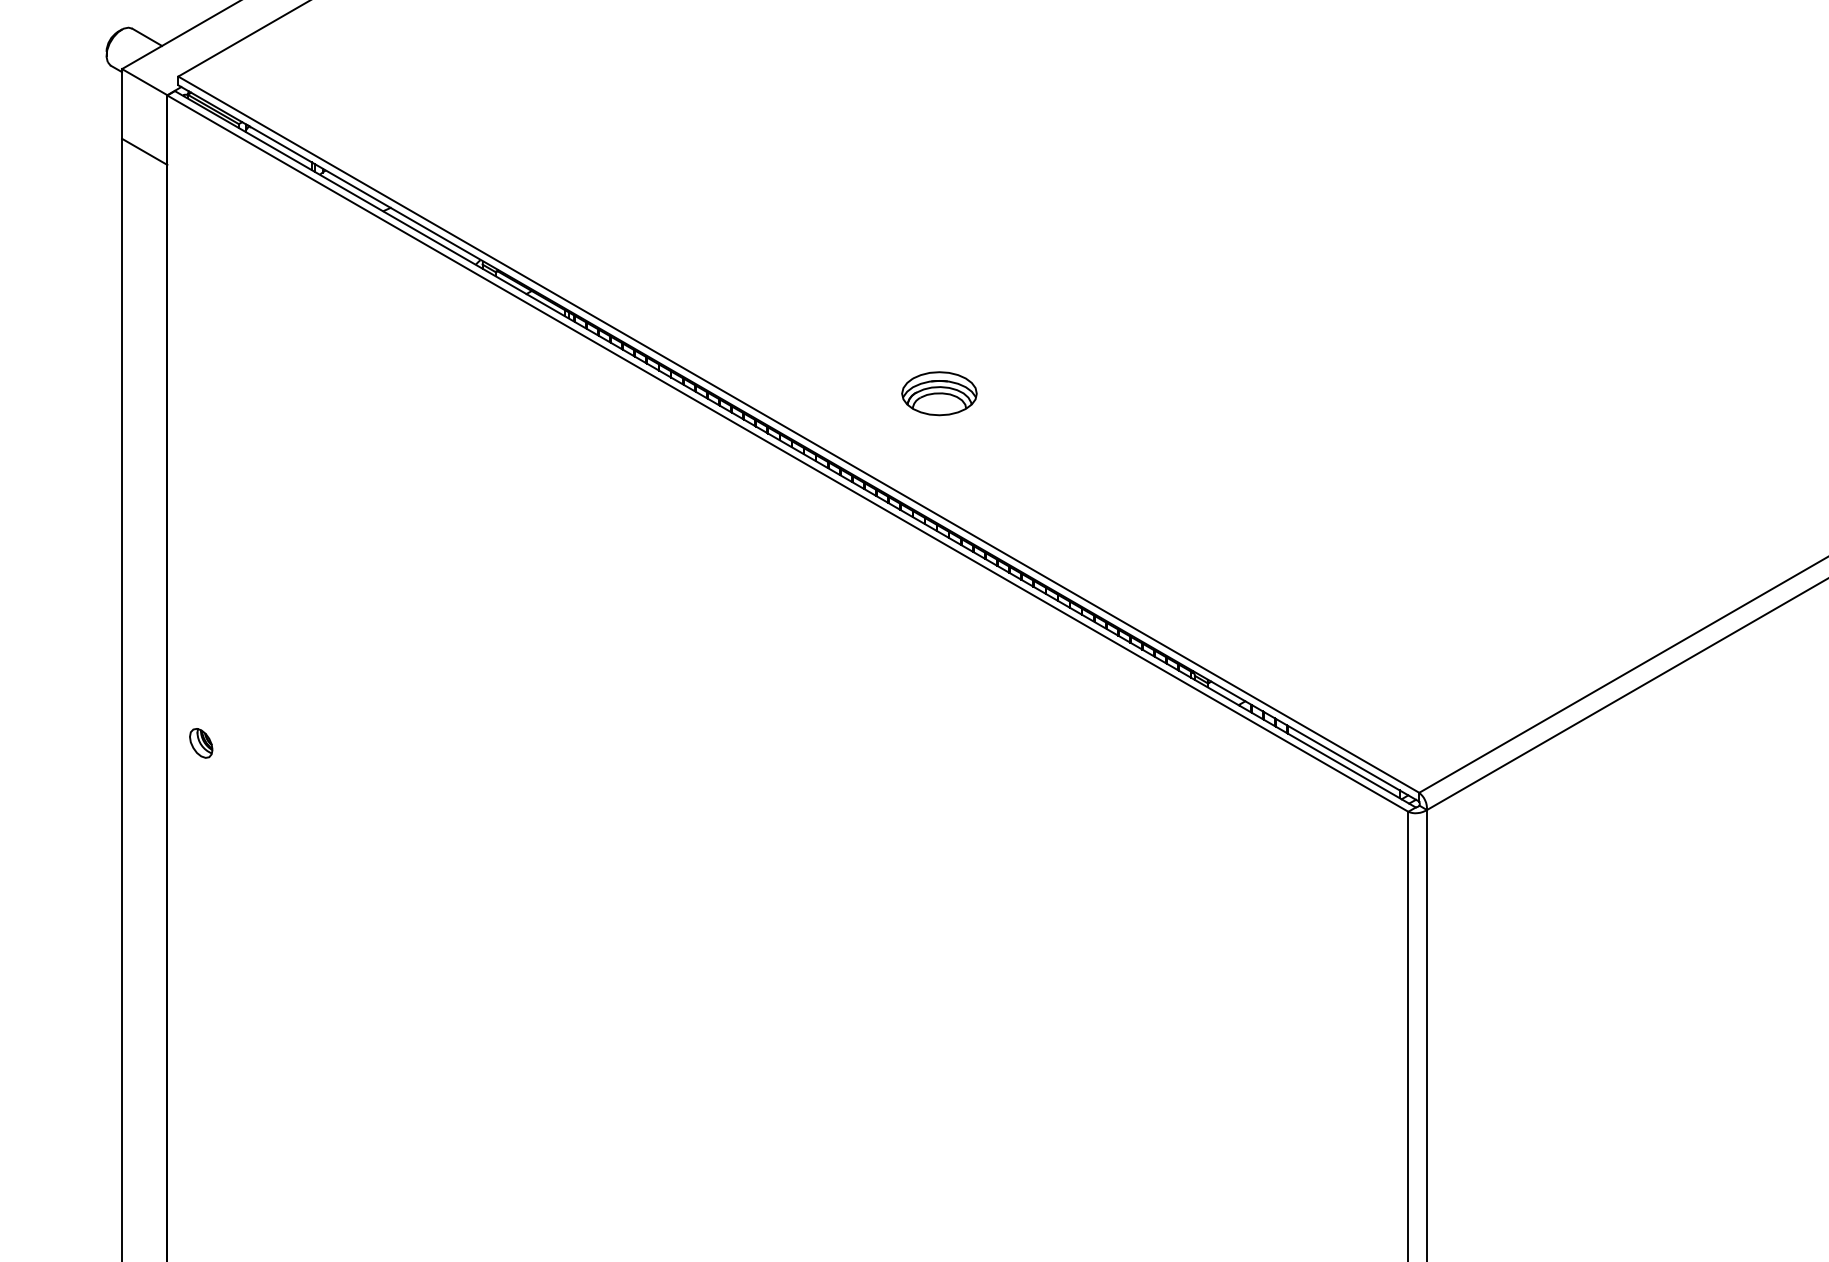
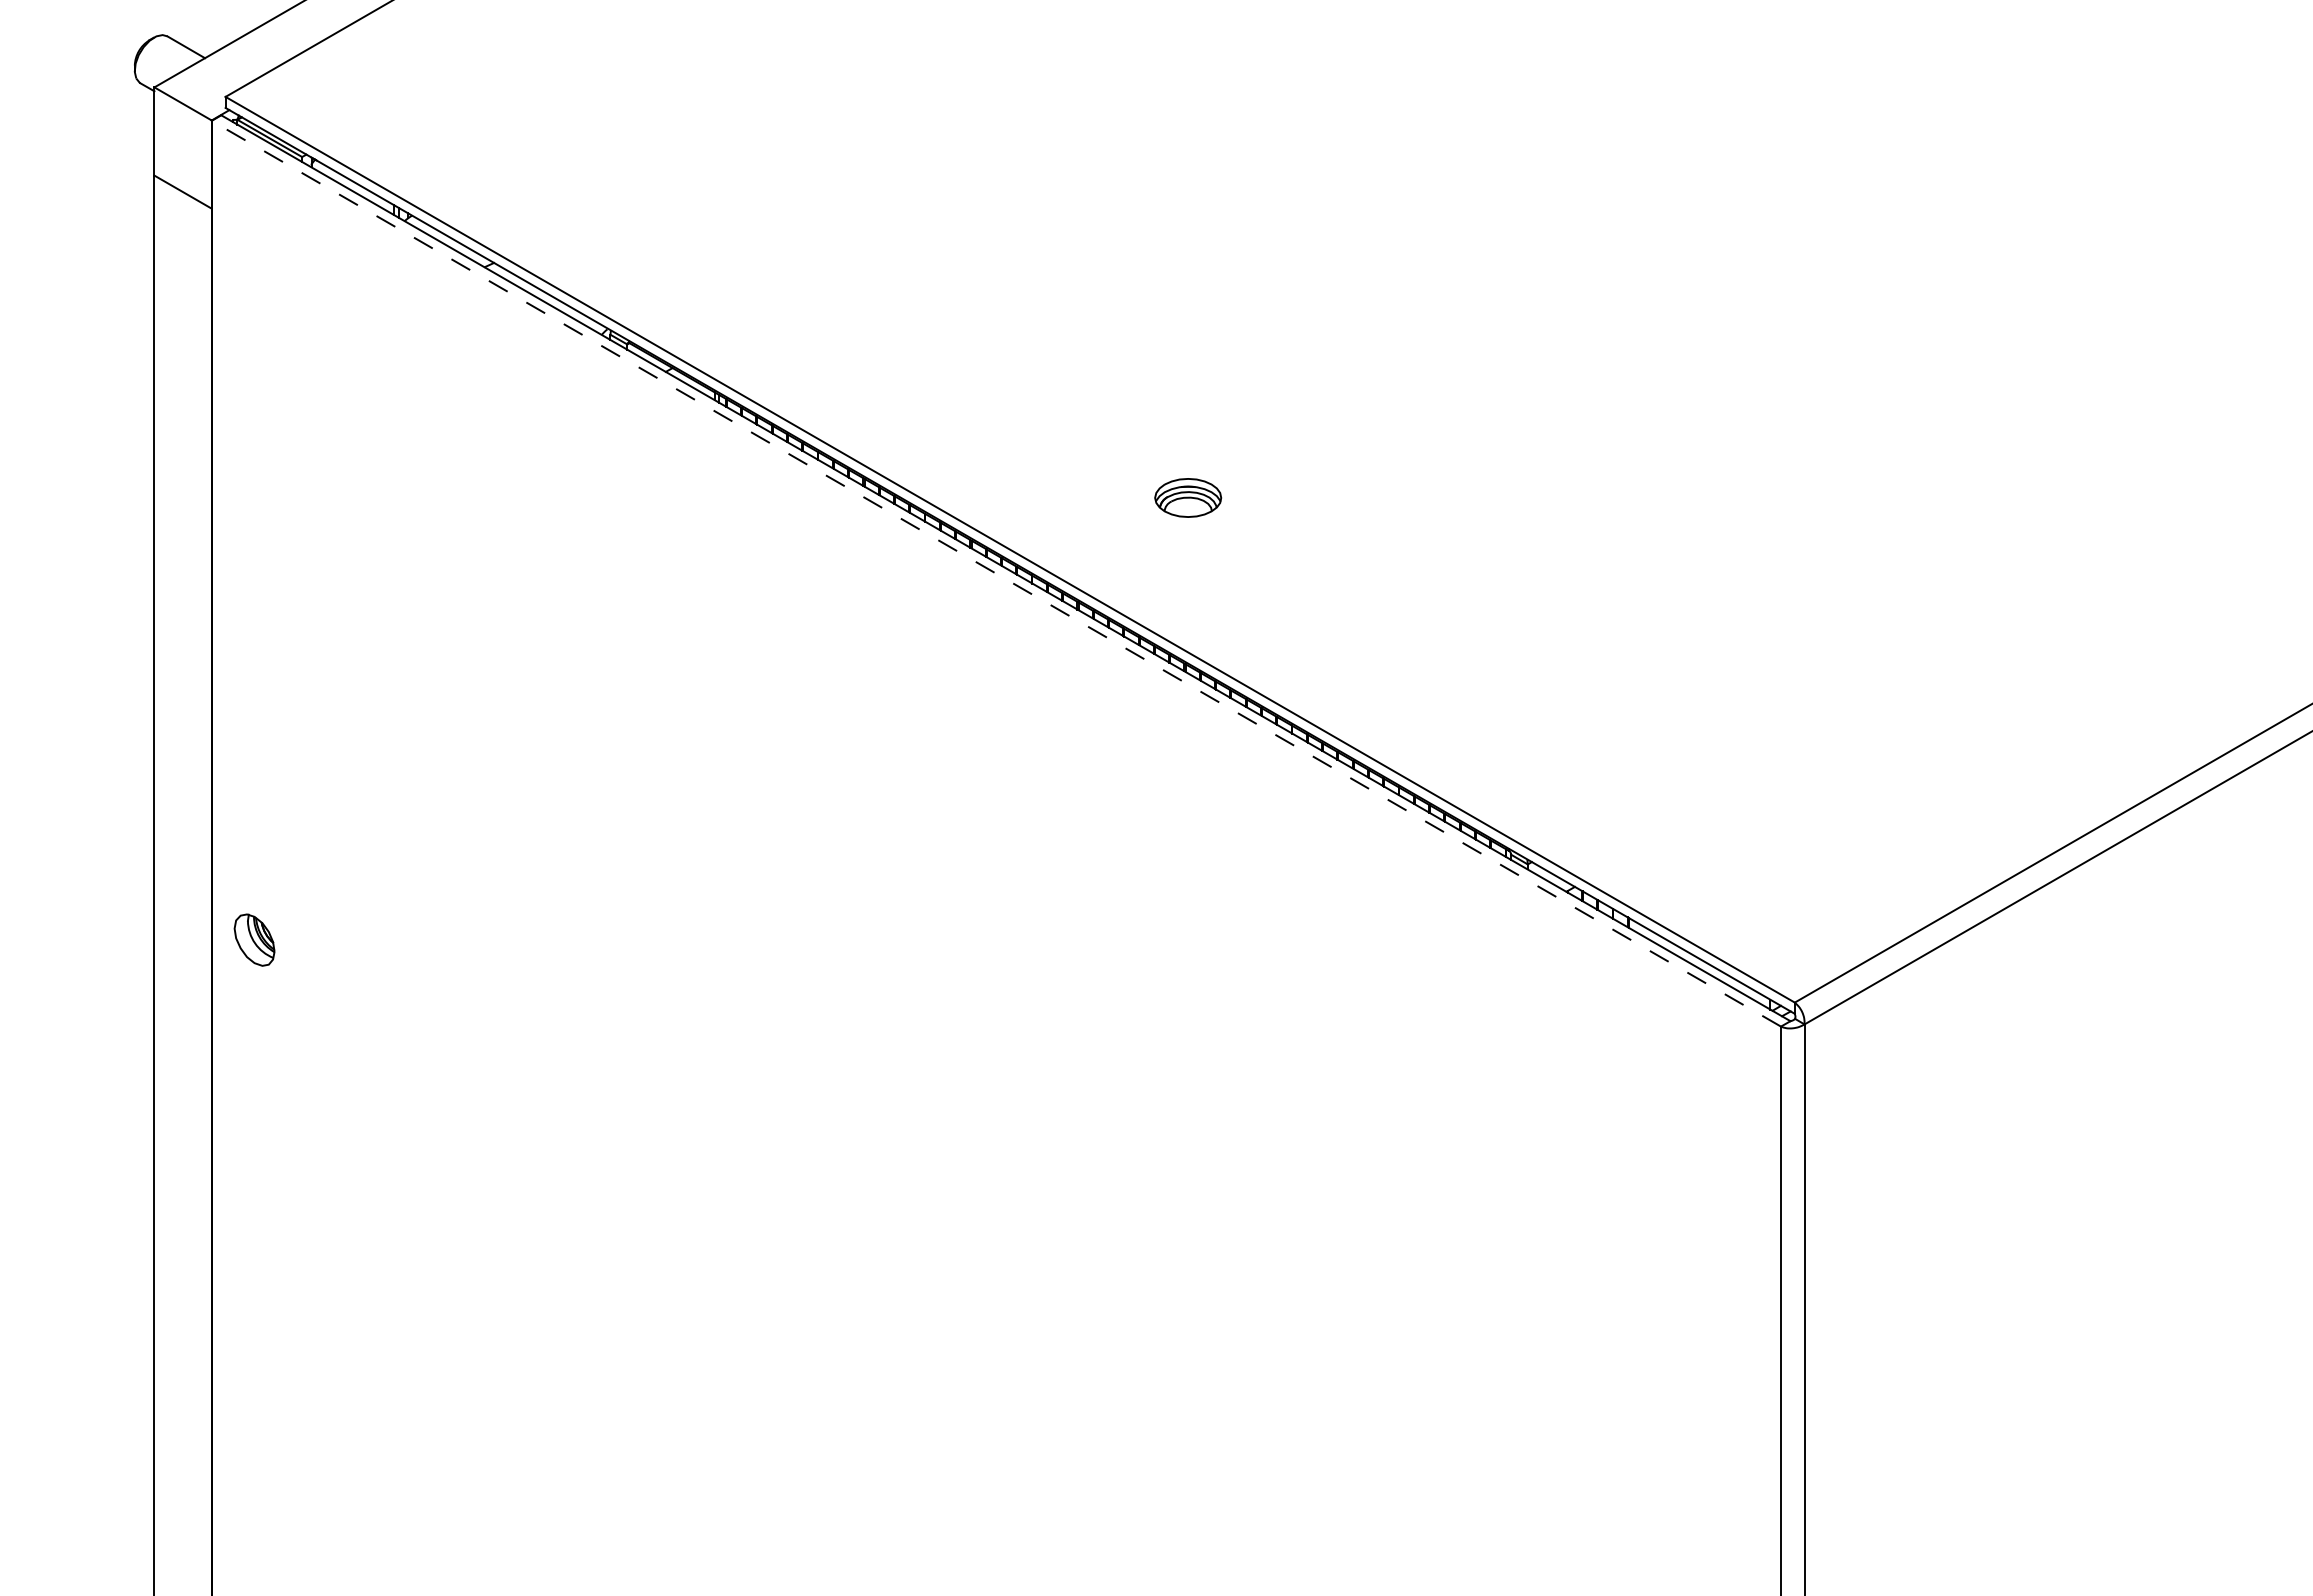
part: (939, 393) -> (1188, 497), size x0.7
line: (787, 453) -> (996, 573), solid -> dashed
part: (201, 742) -> (254, 939), size x1.4

